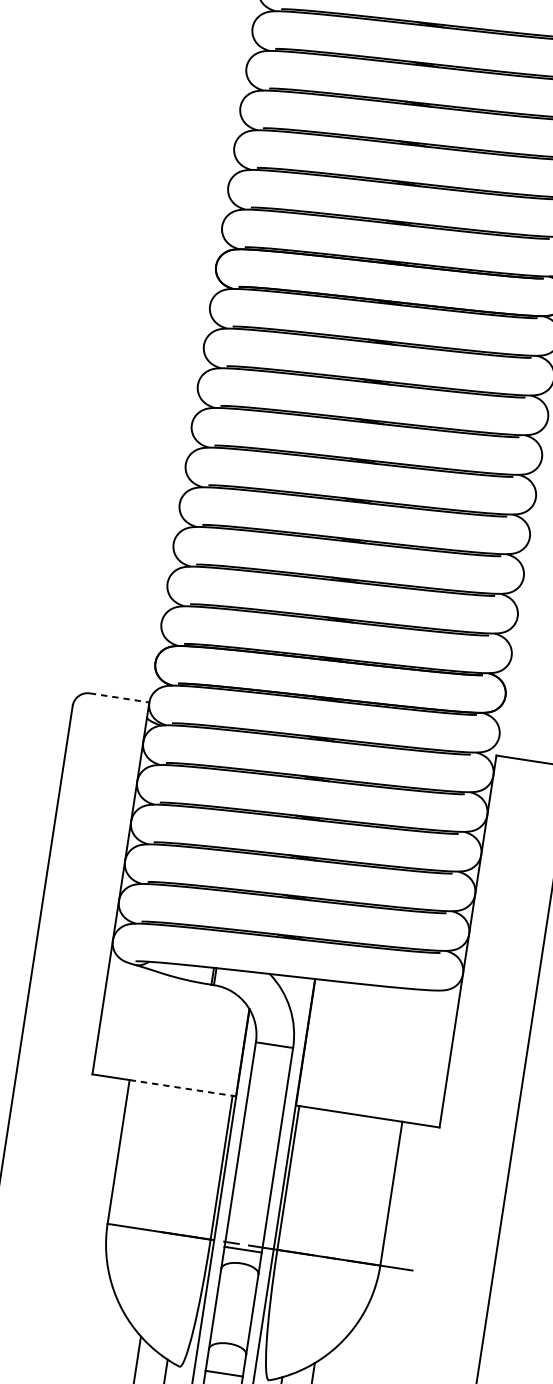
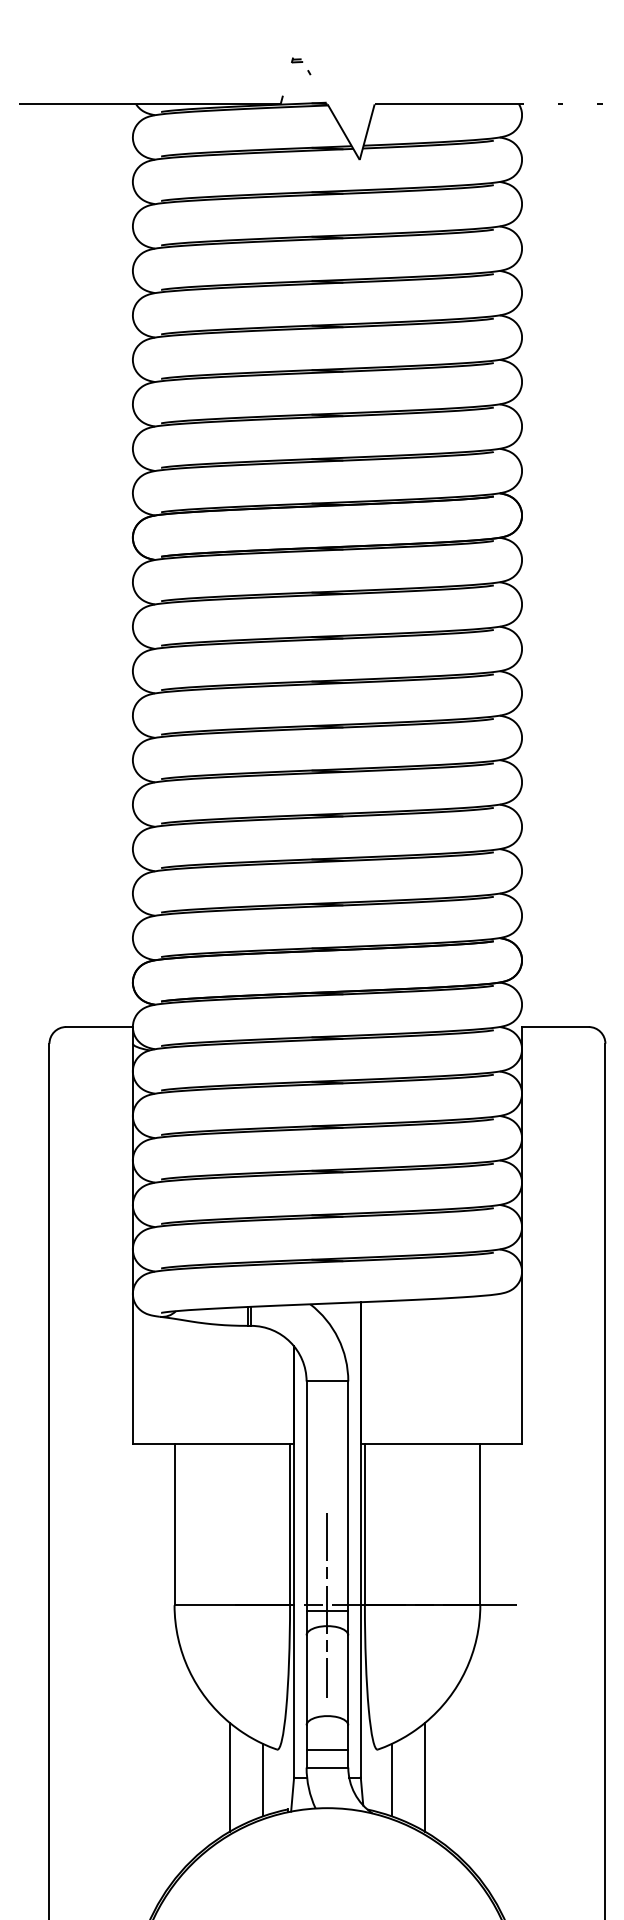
line: (120, 698) -> (100, 1027), dashed -> solid
line: (181, 1088) -> (232, 1444), dashed -> solid
line: (244, 1244) -> (327, 1604), added

